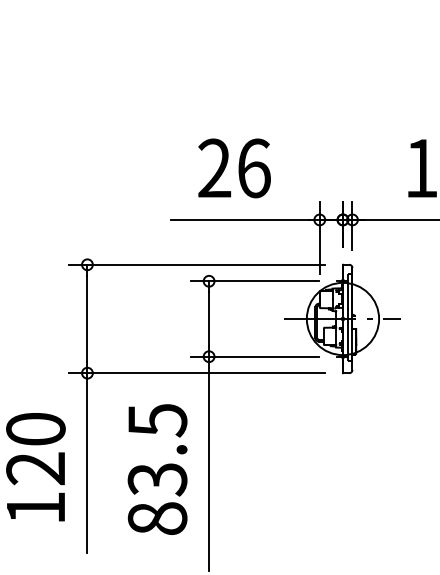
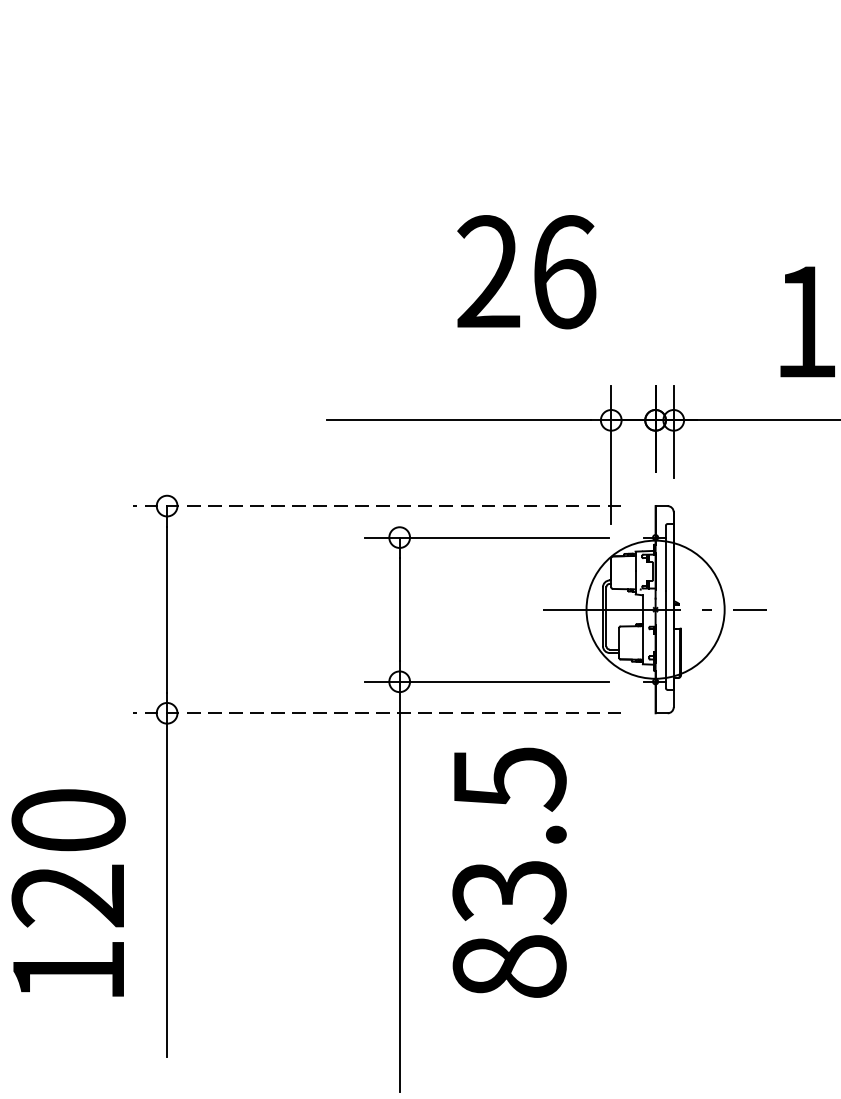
text: (234, 168) -> (526, 272), moved
line: (197, 264) -> (377, 505), solid -> dashed
line: (197, 373) -> (377, 713), solid -> dashed
text: (157, 469) -> (509, 872), moved

